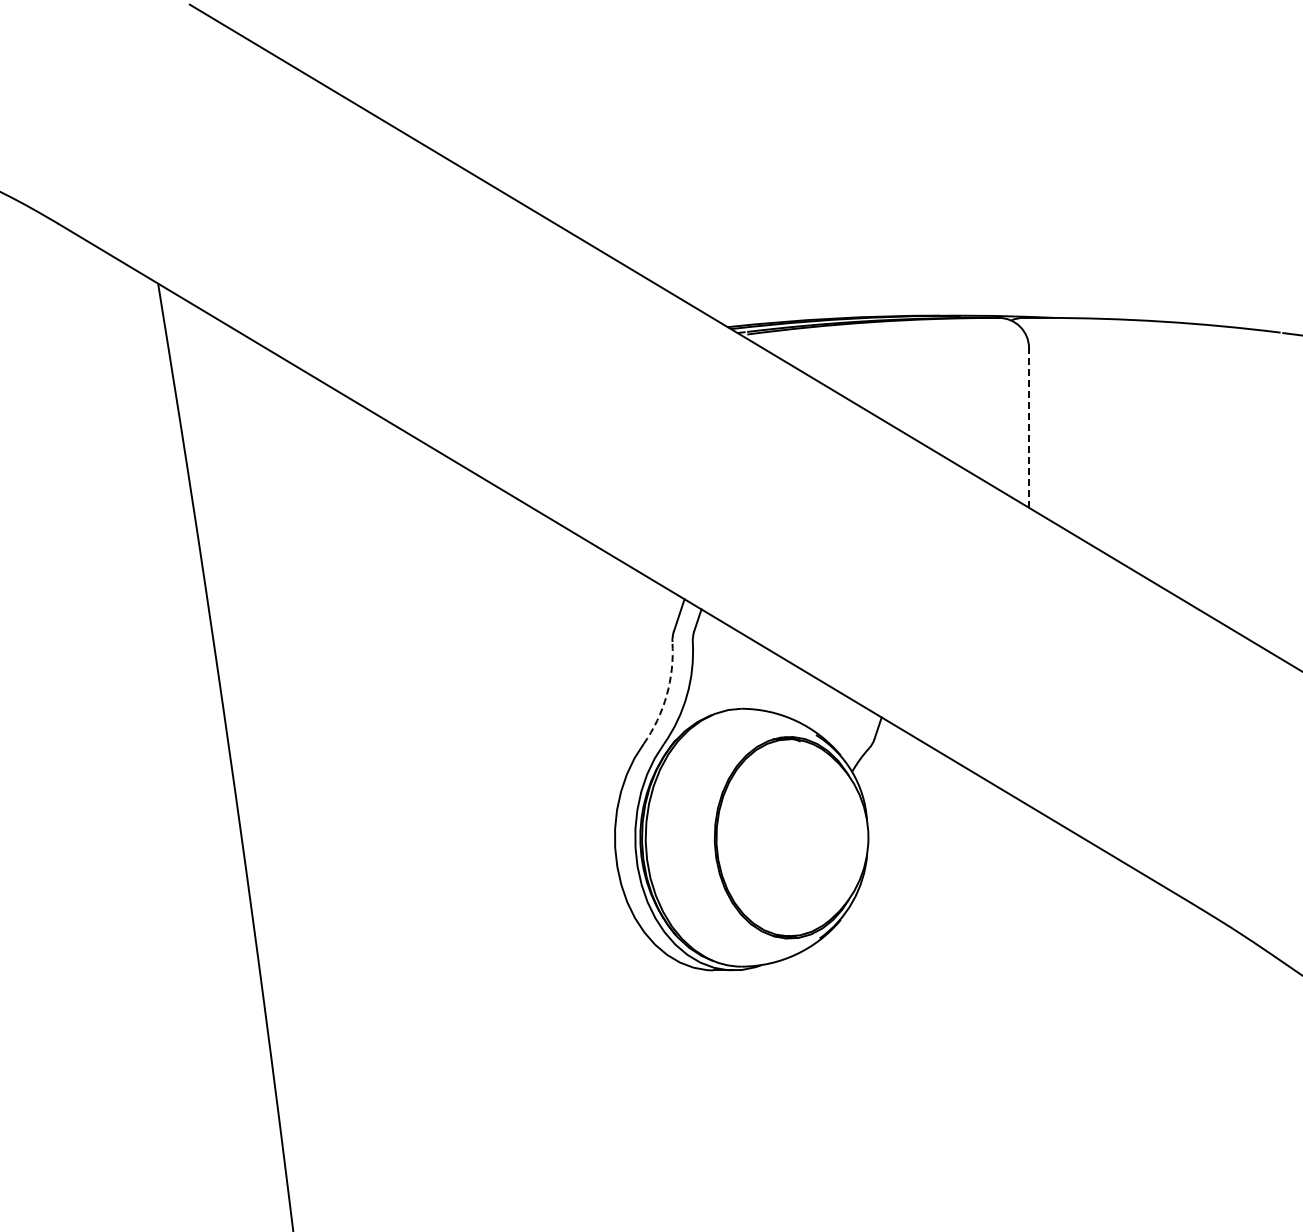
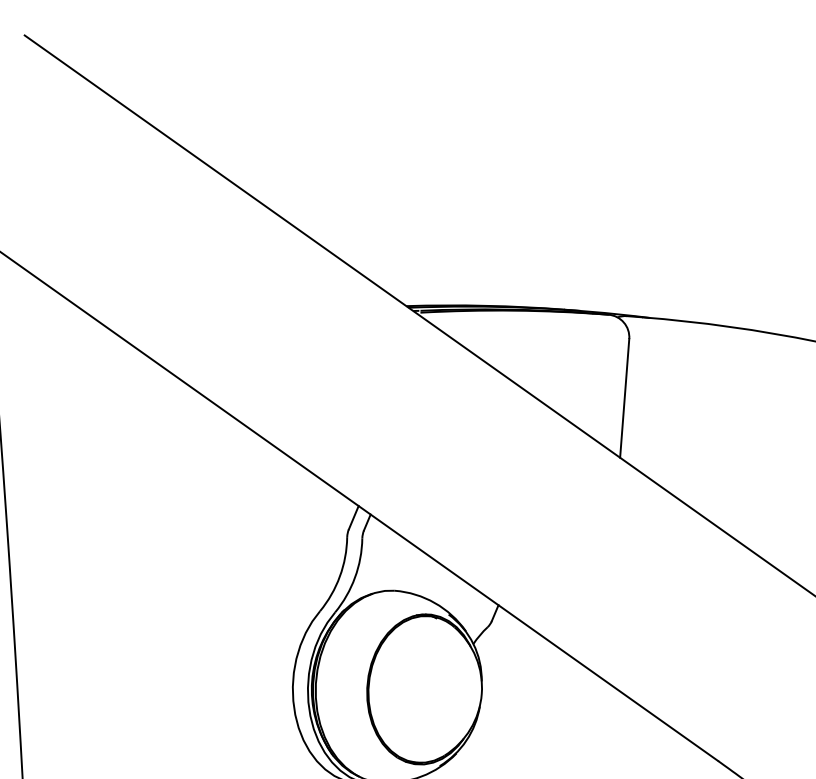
line: (1029, 428) -> (625, 398), dashed -> solid
arc: (666, 695) -> (339, 576), dashed -> solid

